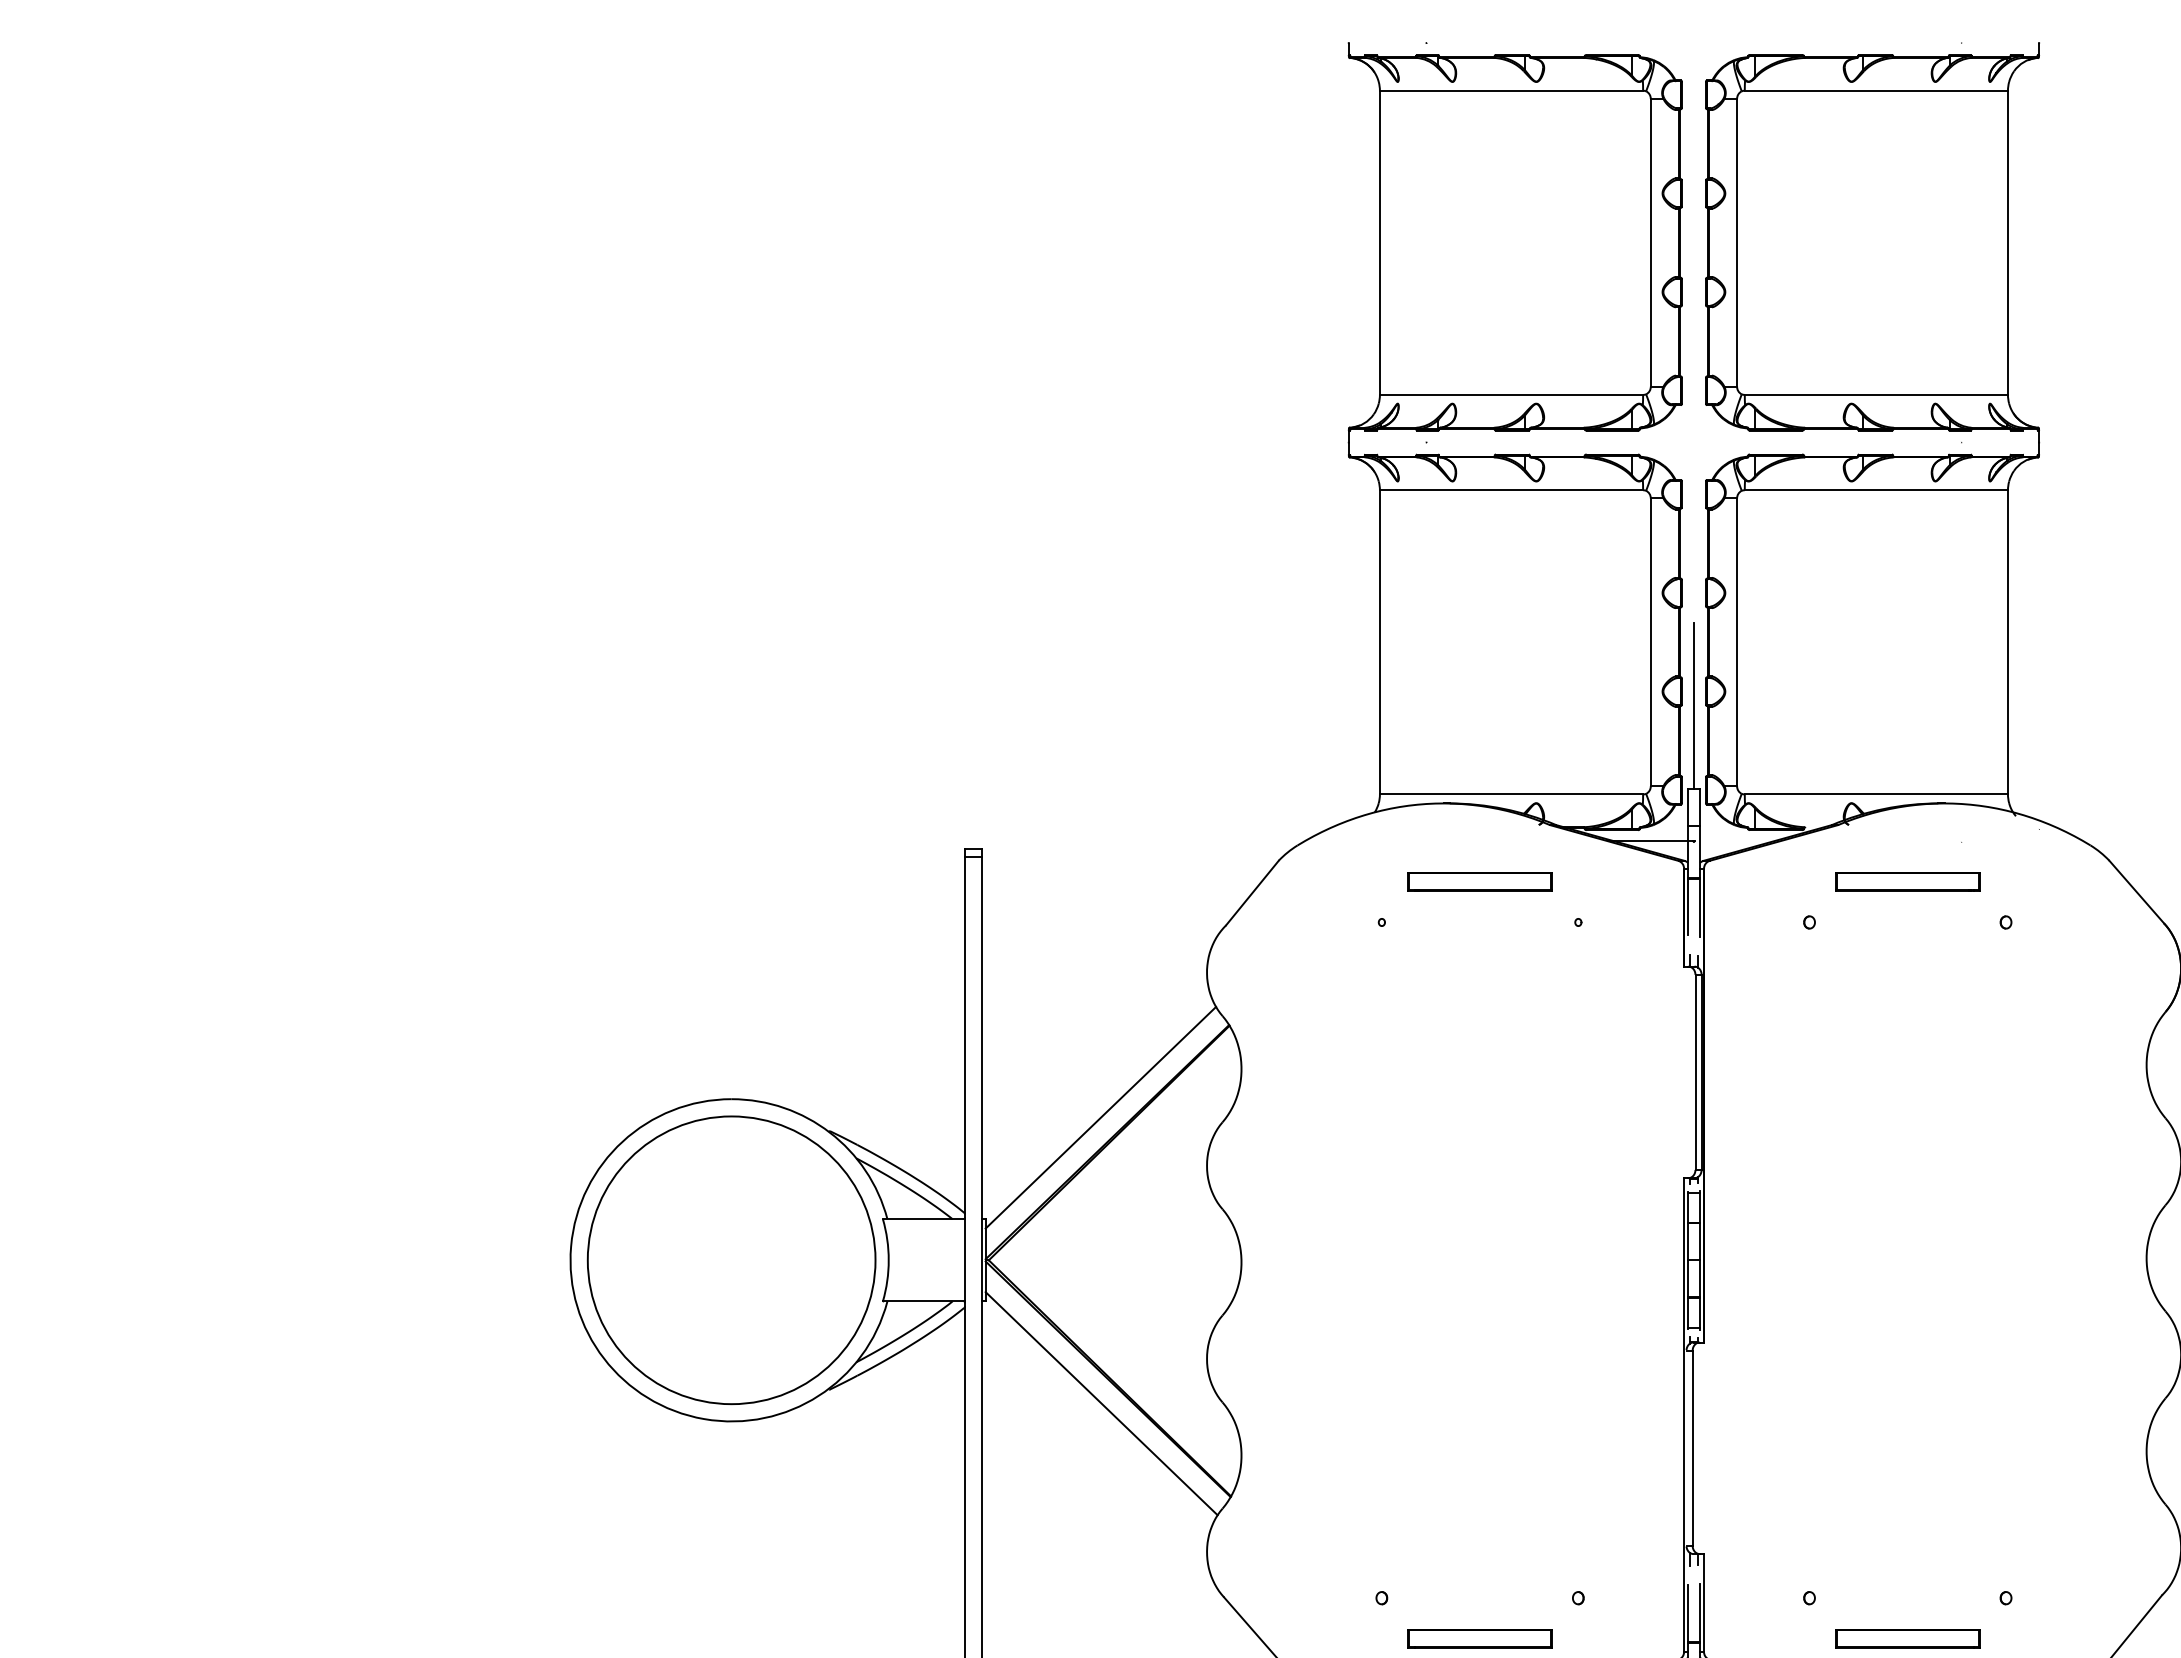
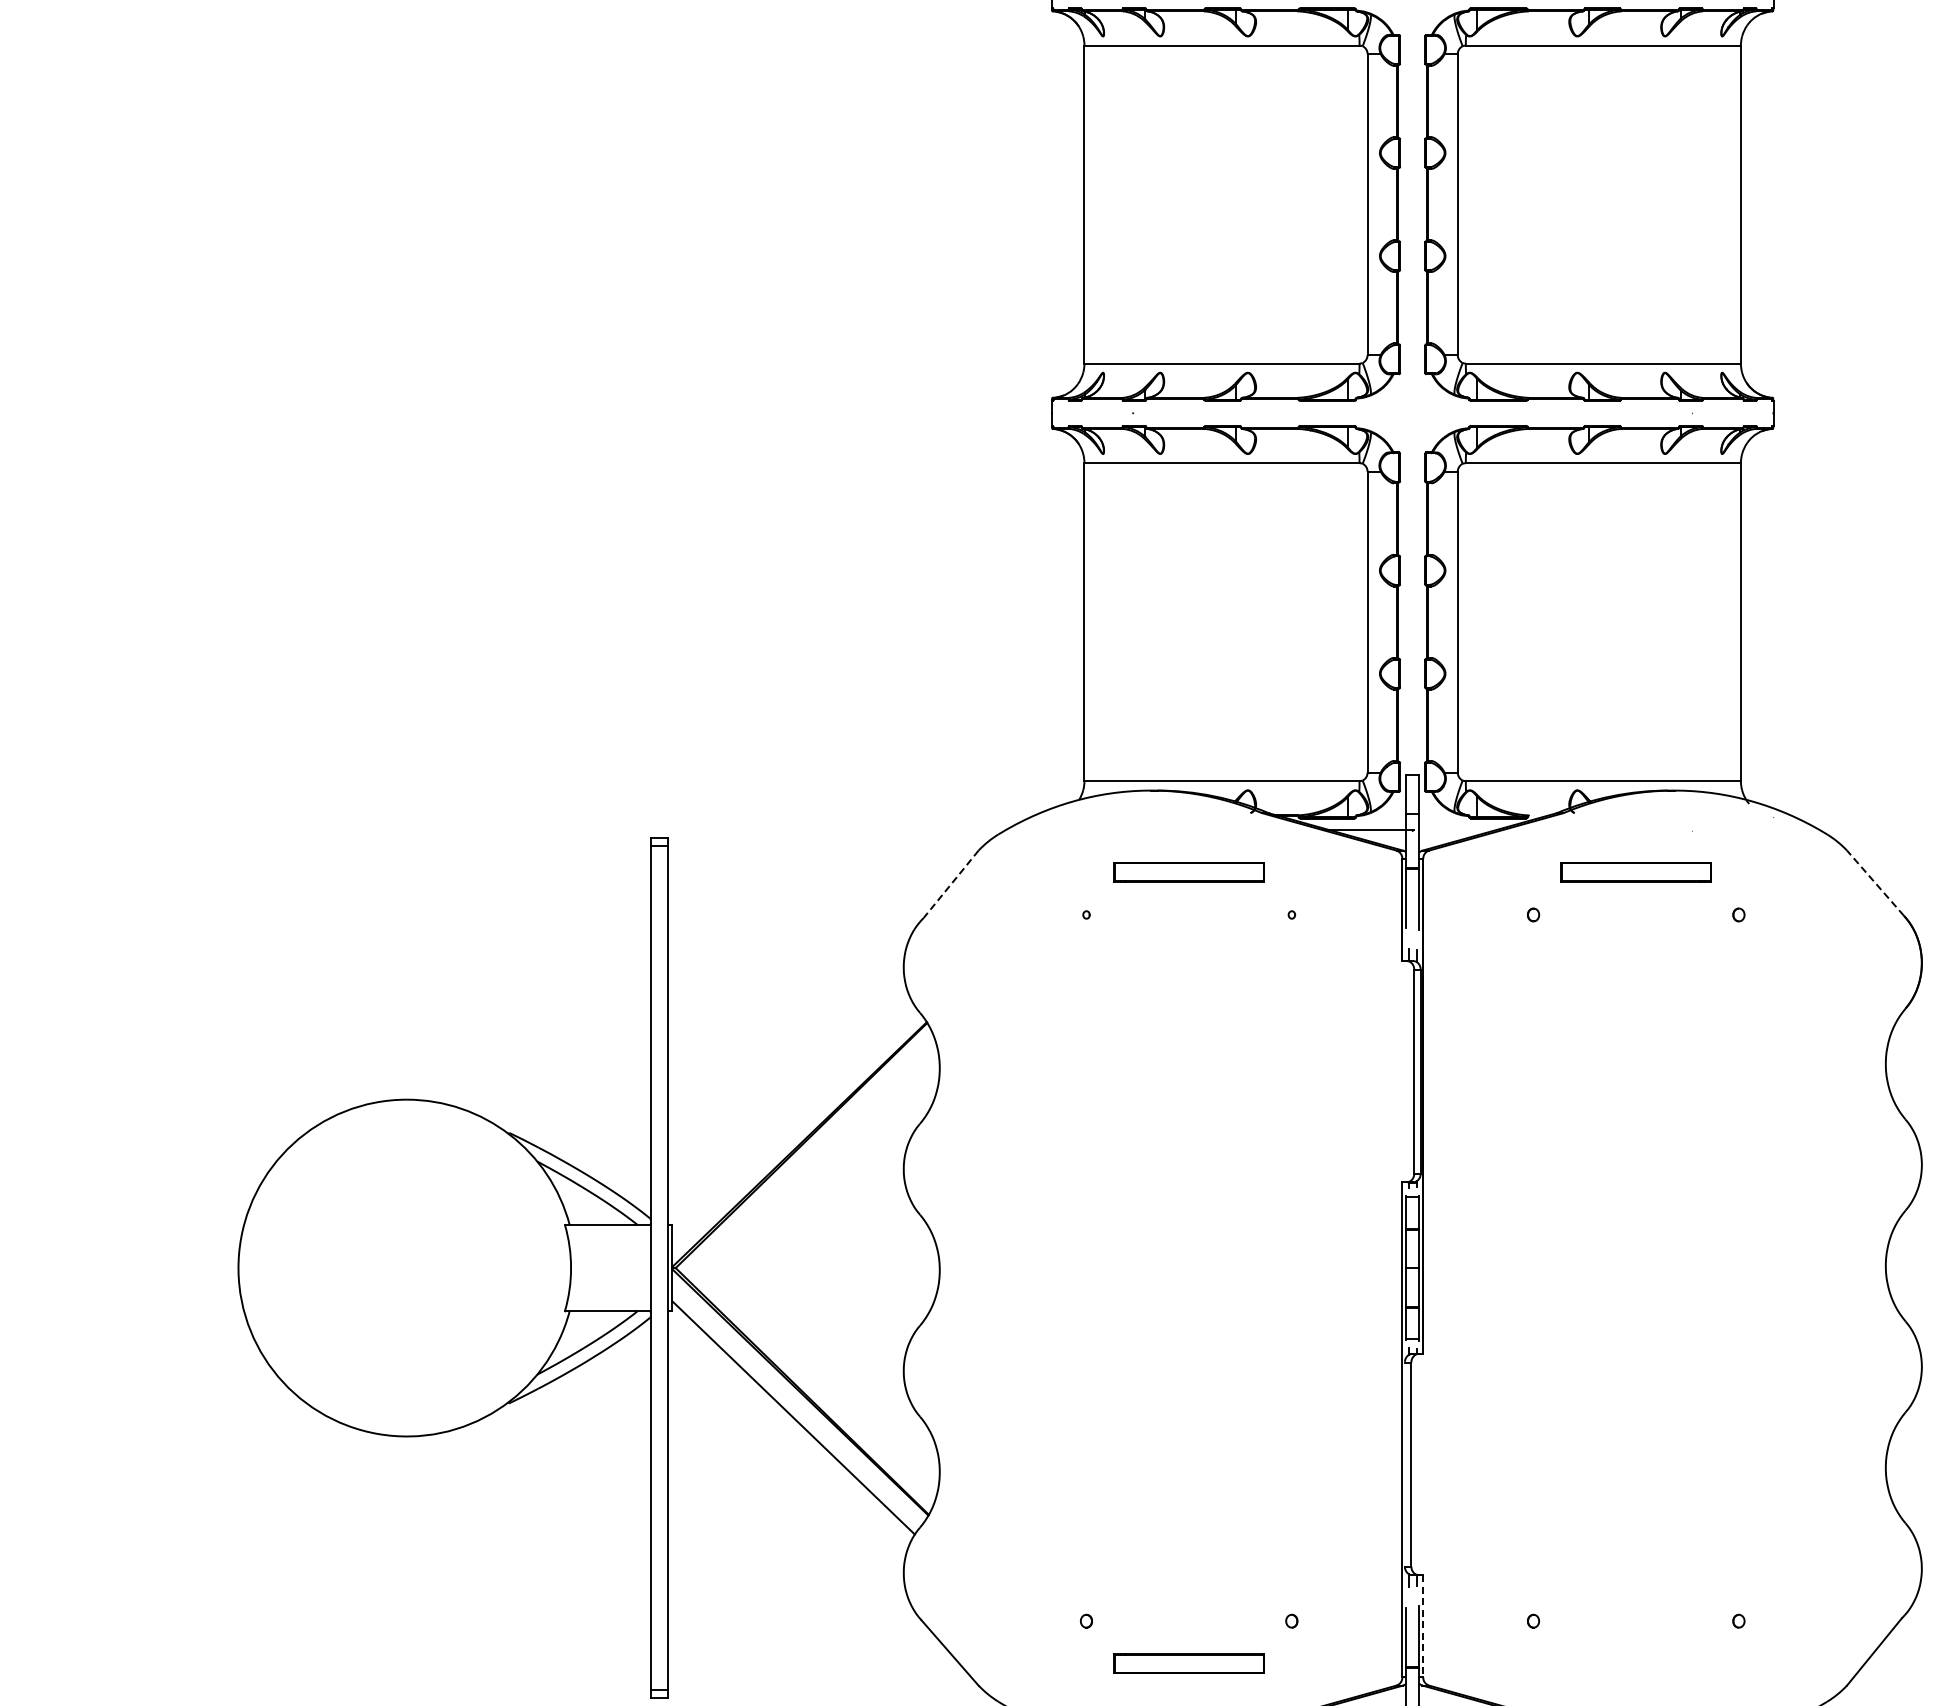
line: (1693, 705) -> (1412, 688), removed
line: (2136, 891) -> (1875, 882), solid -> dashed
line: (1252, 893) -> (951, 884), solid -> dashed
line: (1100, 1117) -> (792, 1118), removed
circle: (731, 1260) -> (406, 1268), removed
line: (1704, 1602) -> (1423, 1625), solid -> dashed
part: (1907, 1638) -> (1635, 1663), removed

